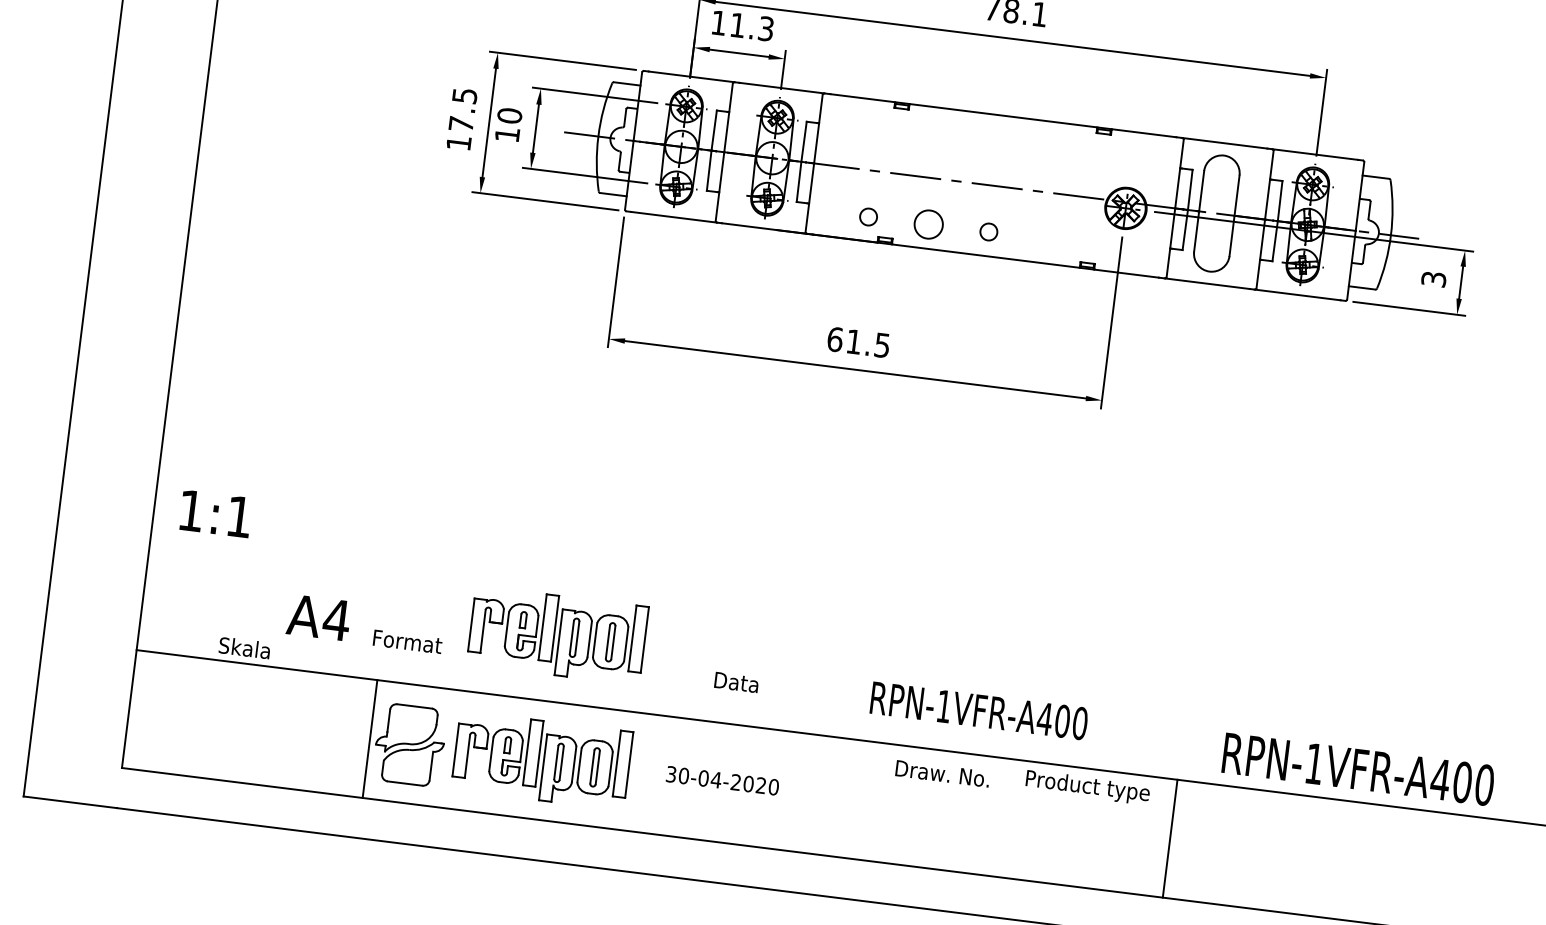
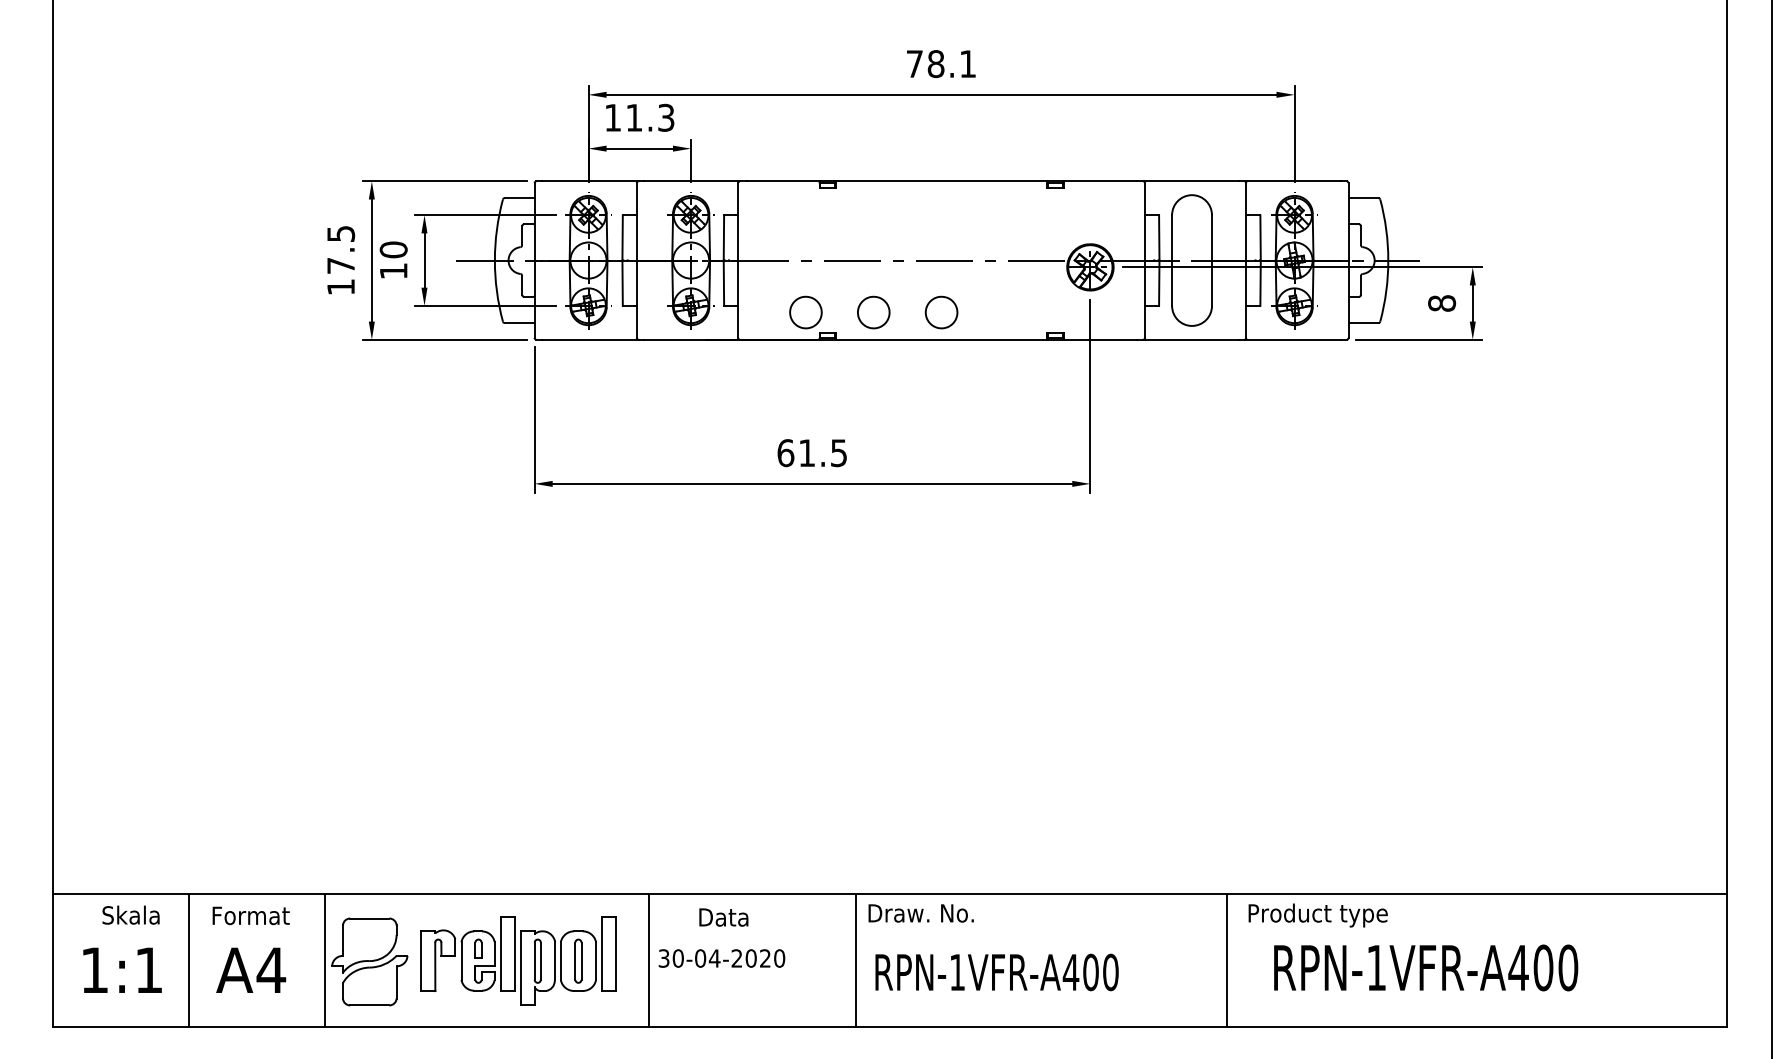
part: (868, 216) -> (805, 312), size x1.67
part: (988, 231) -> (941, 312), size x1.67
text: (1434, 279) -> (1442, 303), 3 -> 8
text: (215, 513) -> (122, 969), moved
text: (319, 617) -> (251, 969), moved
part: (557, 635) -> (518, 819), removed
text: (407, 641) -> (250, 915), moved
text: (244, 647) -> (130, 914), moved
text: (736, 682) -> (723, 917), moved
text: (978, 710) -> (996, 972), moved
line: (250, 723) -> (189, 960), added
text: (1358, 769) -> (1426, 967), moved
text: (942, 773) -> (920, 913), moved
line: (657, 774) -> (648, 960), added
text: (1087, 787) -> (1317, 915), moved
line: (840, 797) -> (855, 960), added

